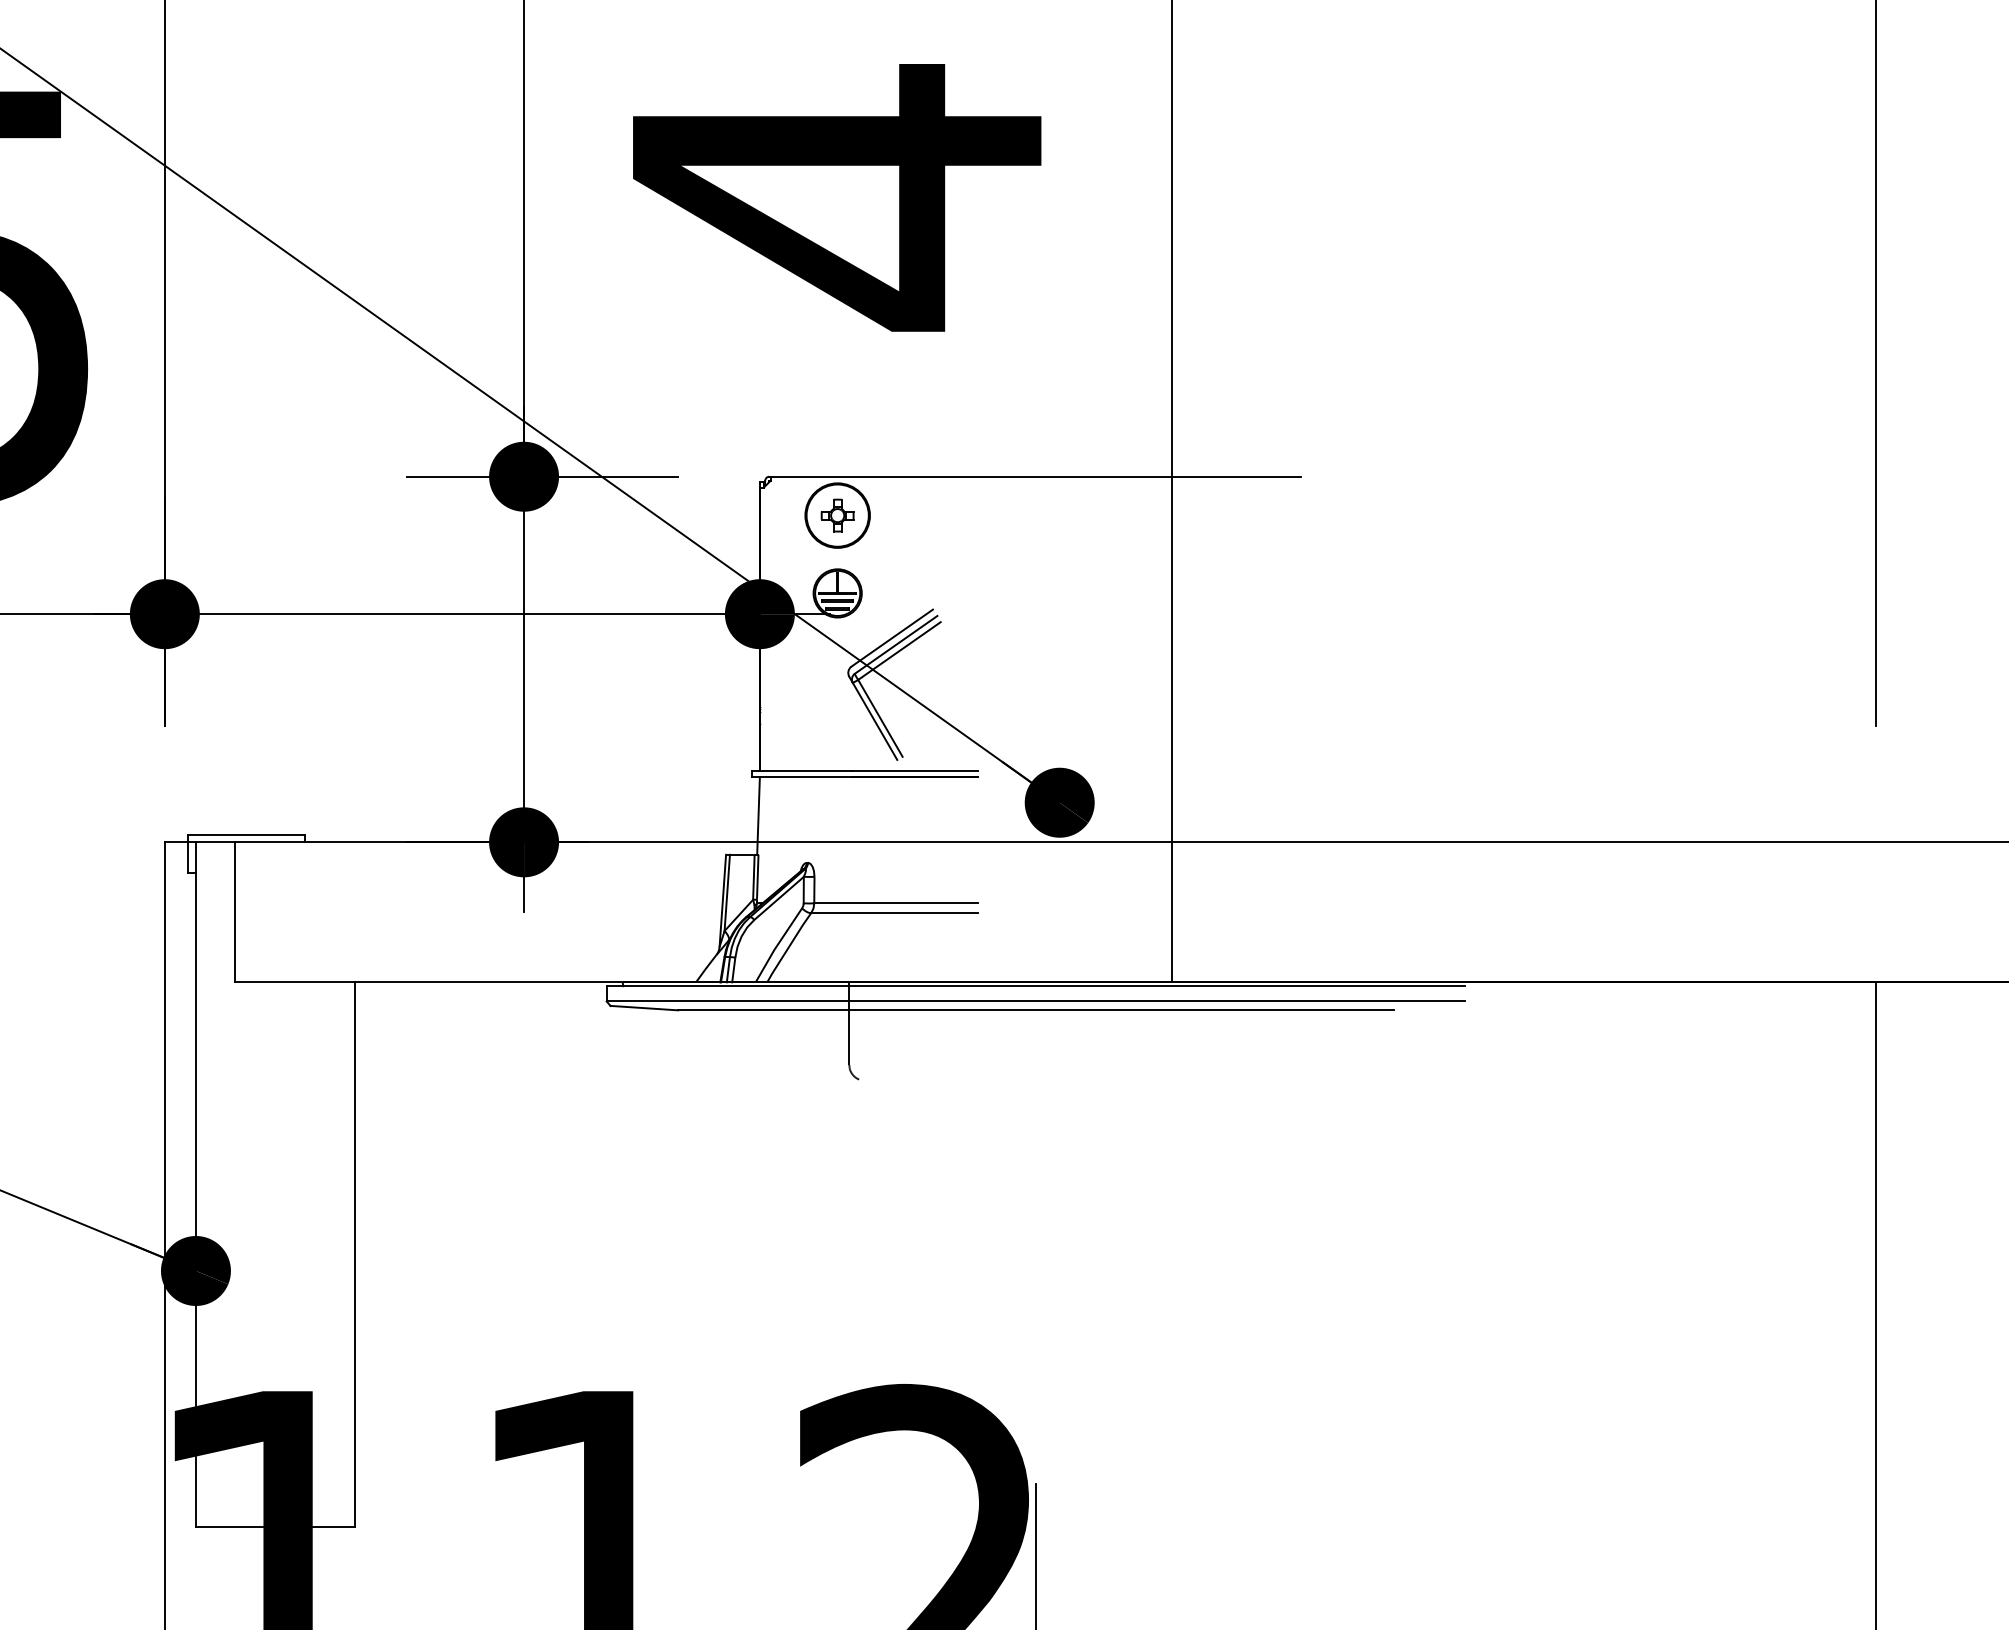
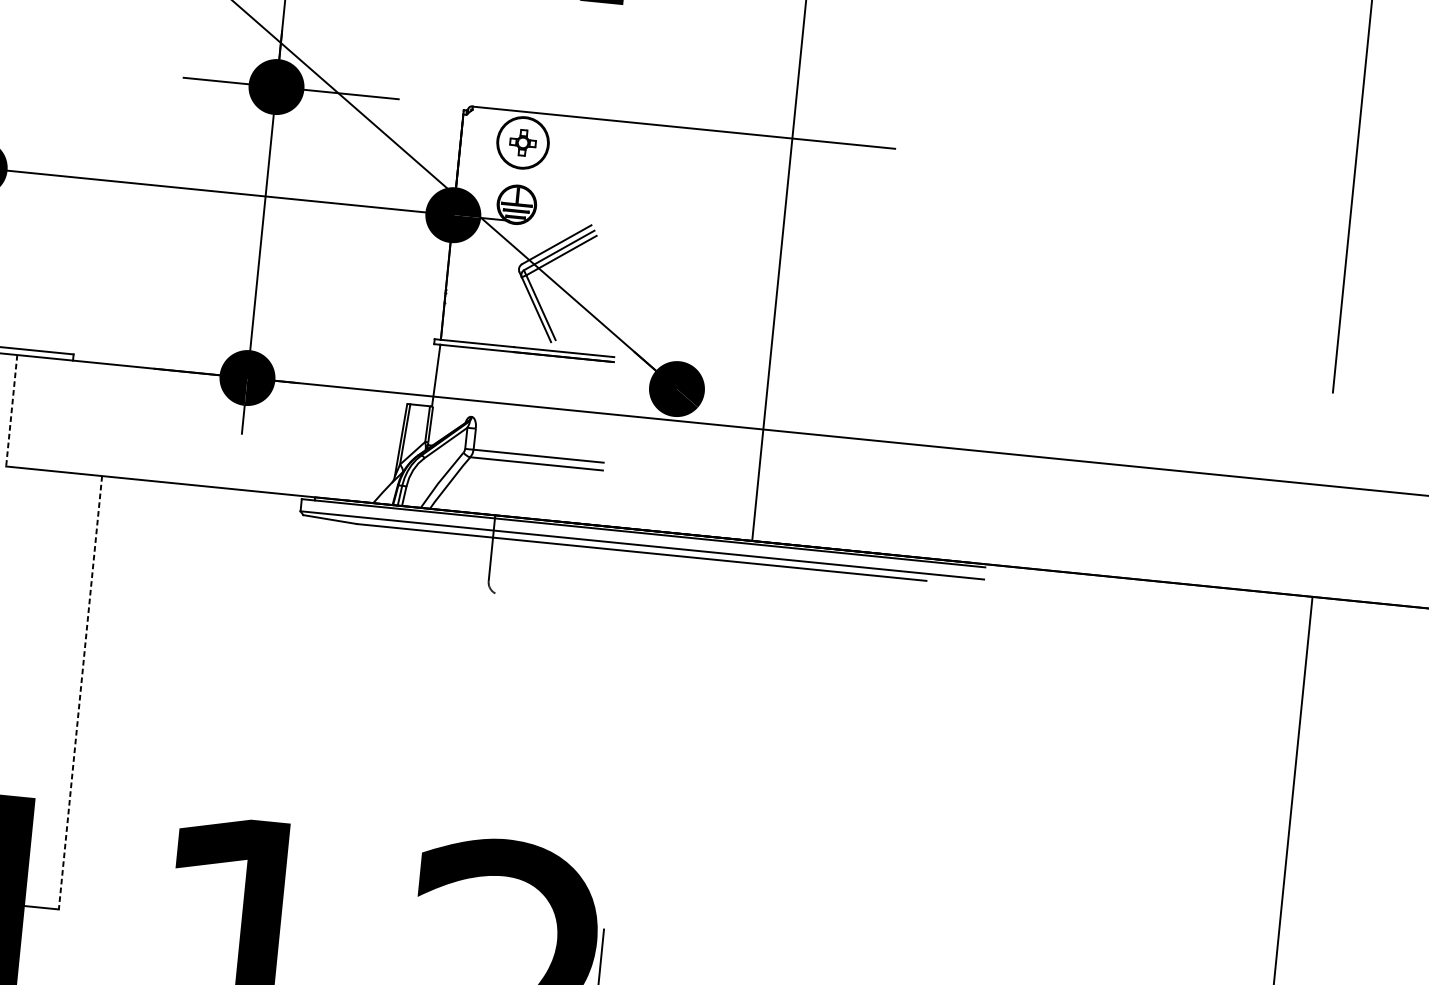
line: (234, 912) -> (11, 410), solid -> dashed
line: (355, 1255) -> (80, 693), solid -> dashed

